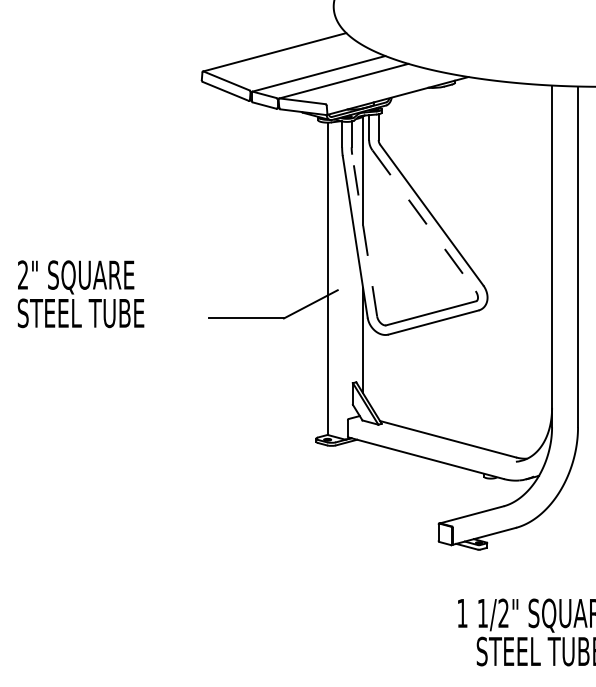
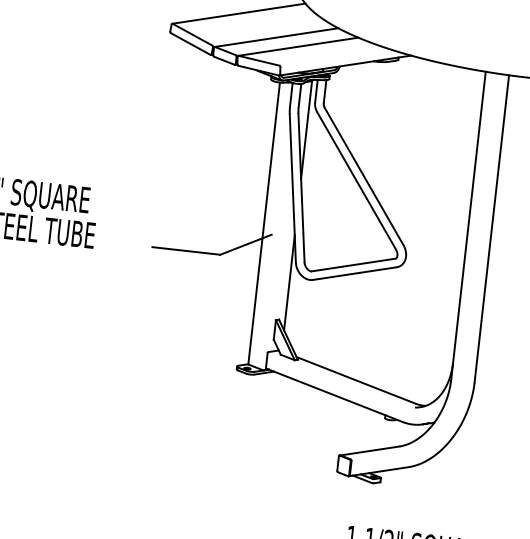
line: (424, 221) -> (356, 181), dashed -> solid
line: (364, 235) -> (301, 188), dashed -> solid

